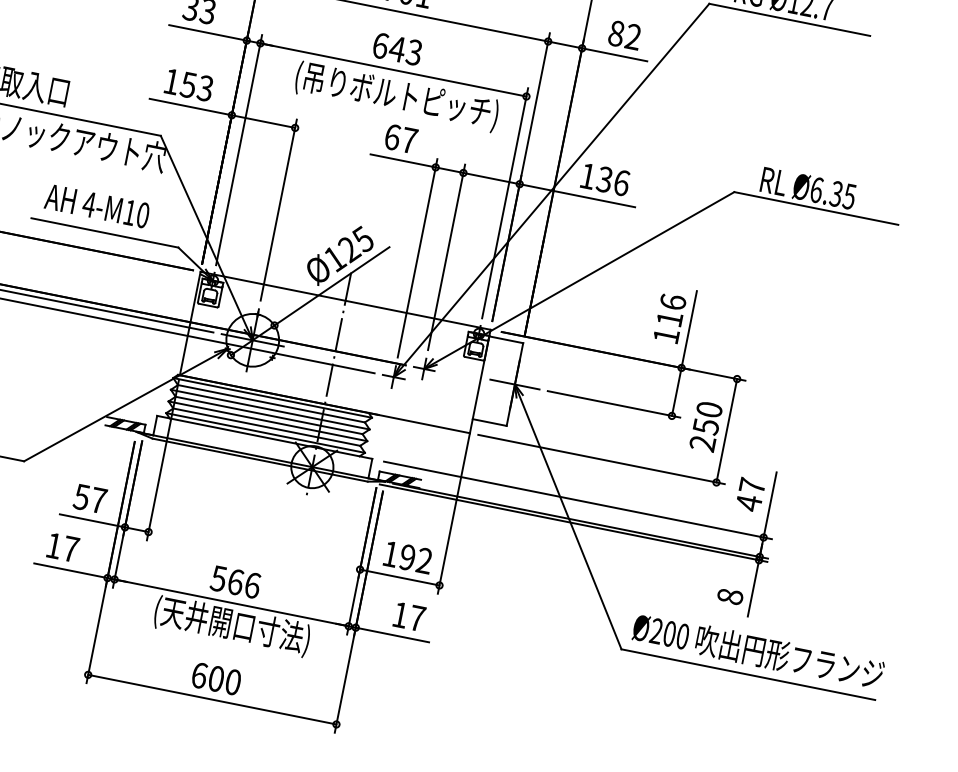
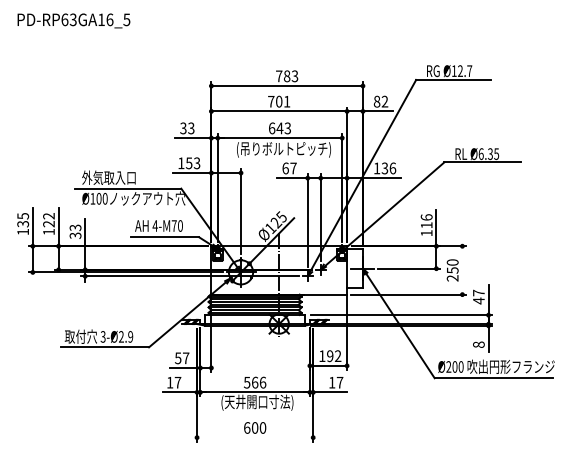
text: (128, 211) -> (173, 225), 4-M10 -> 4-M70
line: (726, 430) -> (462, 270), removed
line: (213, 699) -> (255, 437), removed

